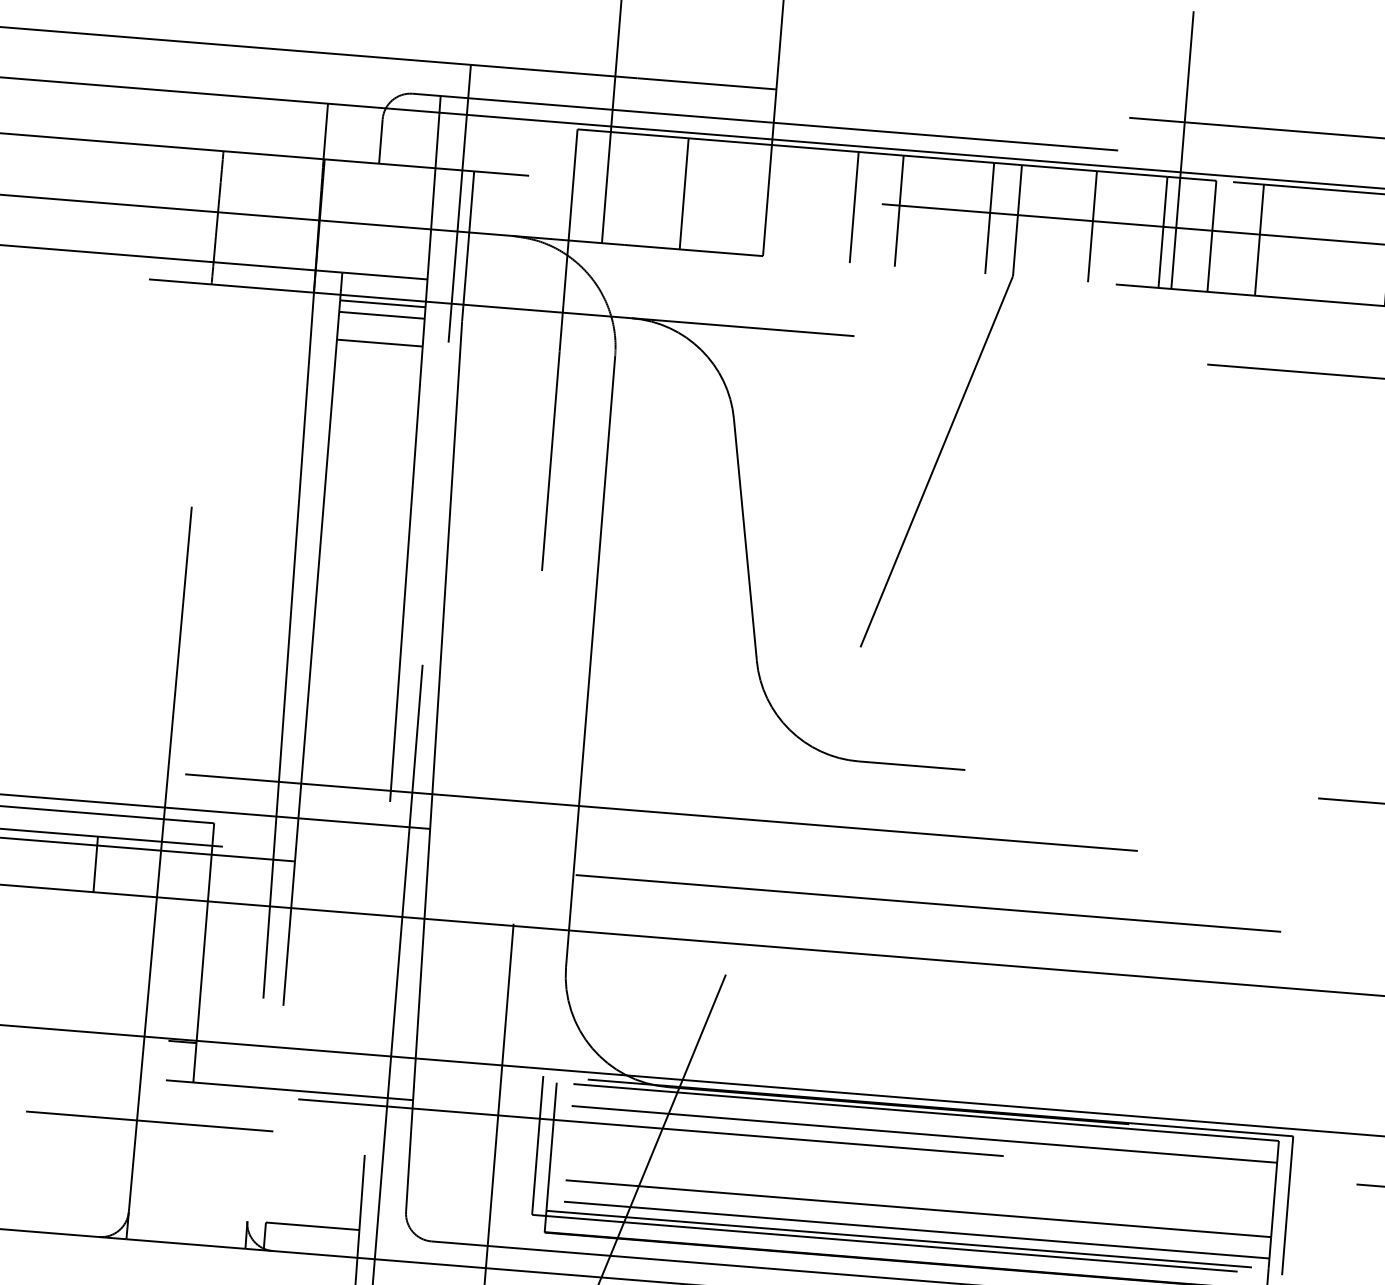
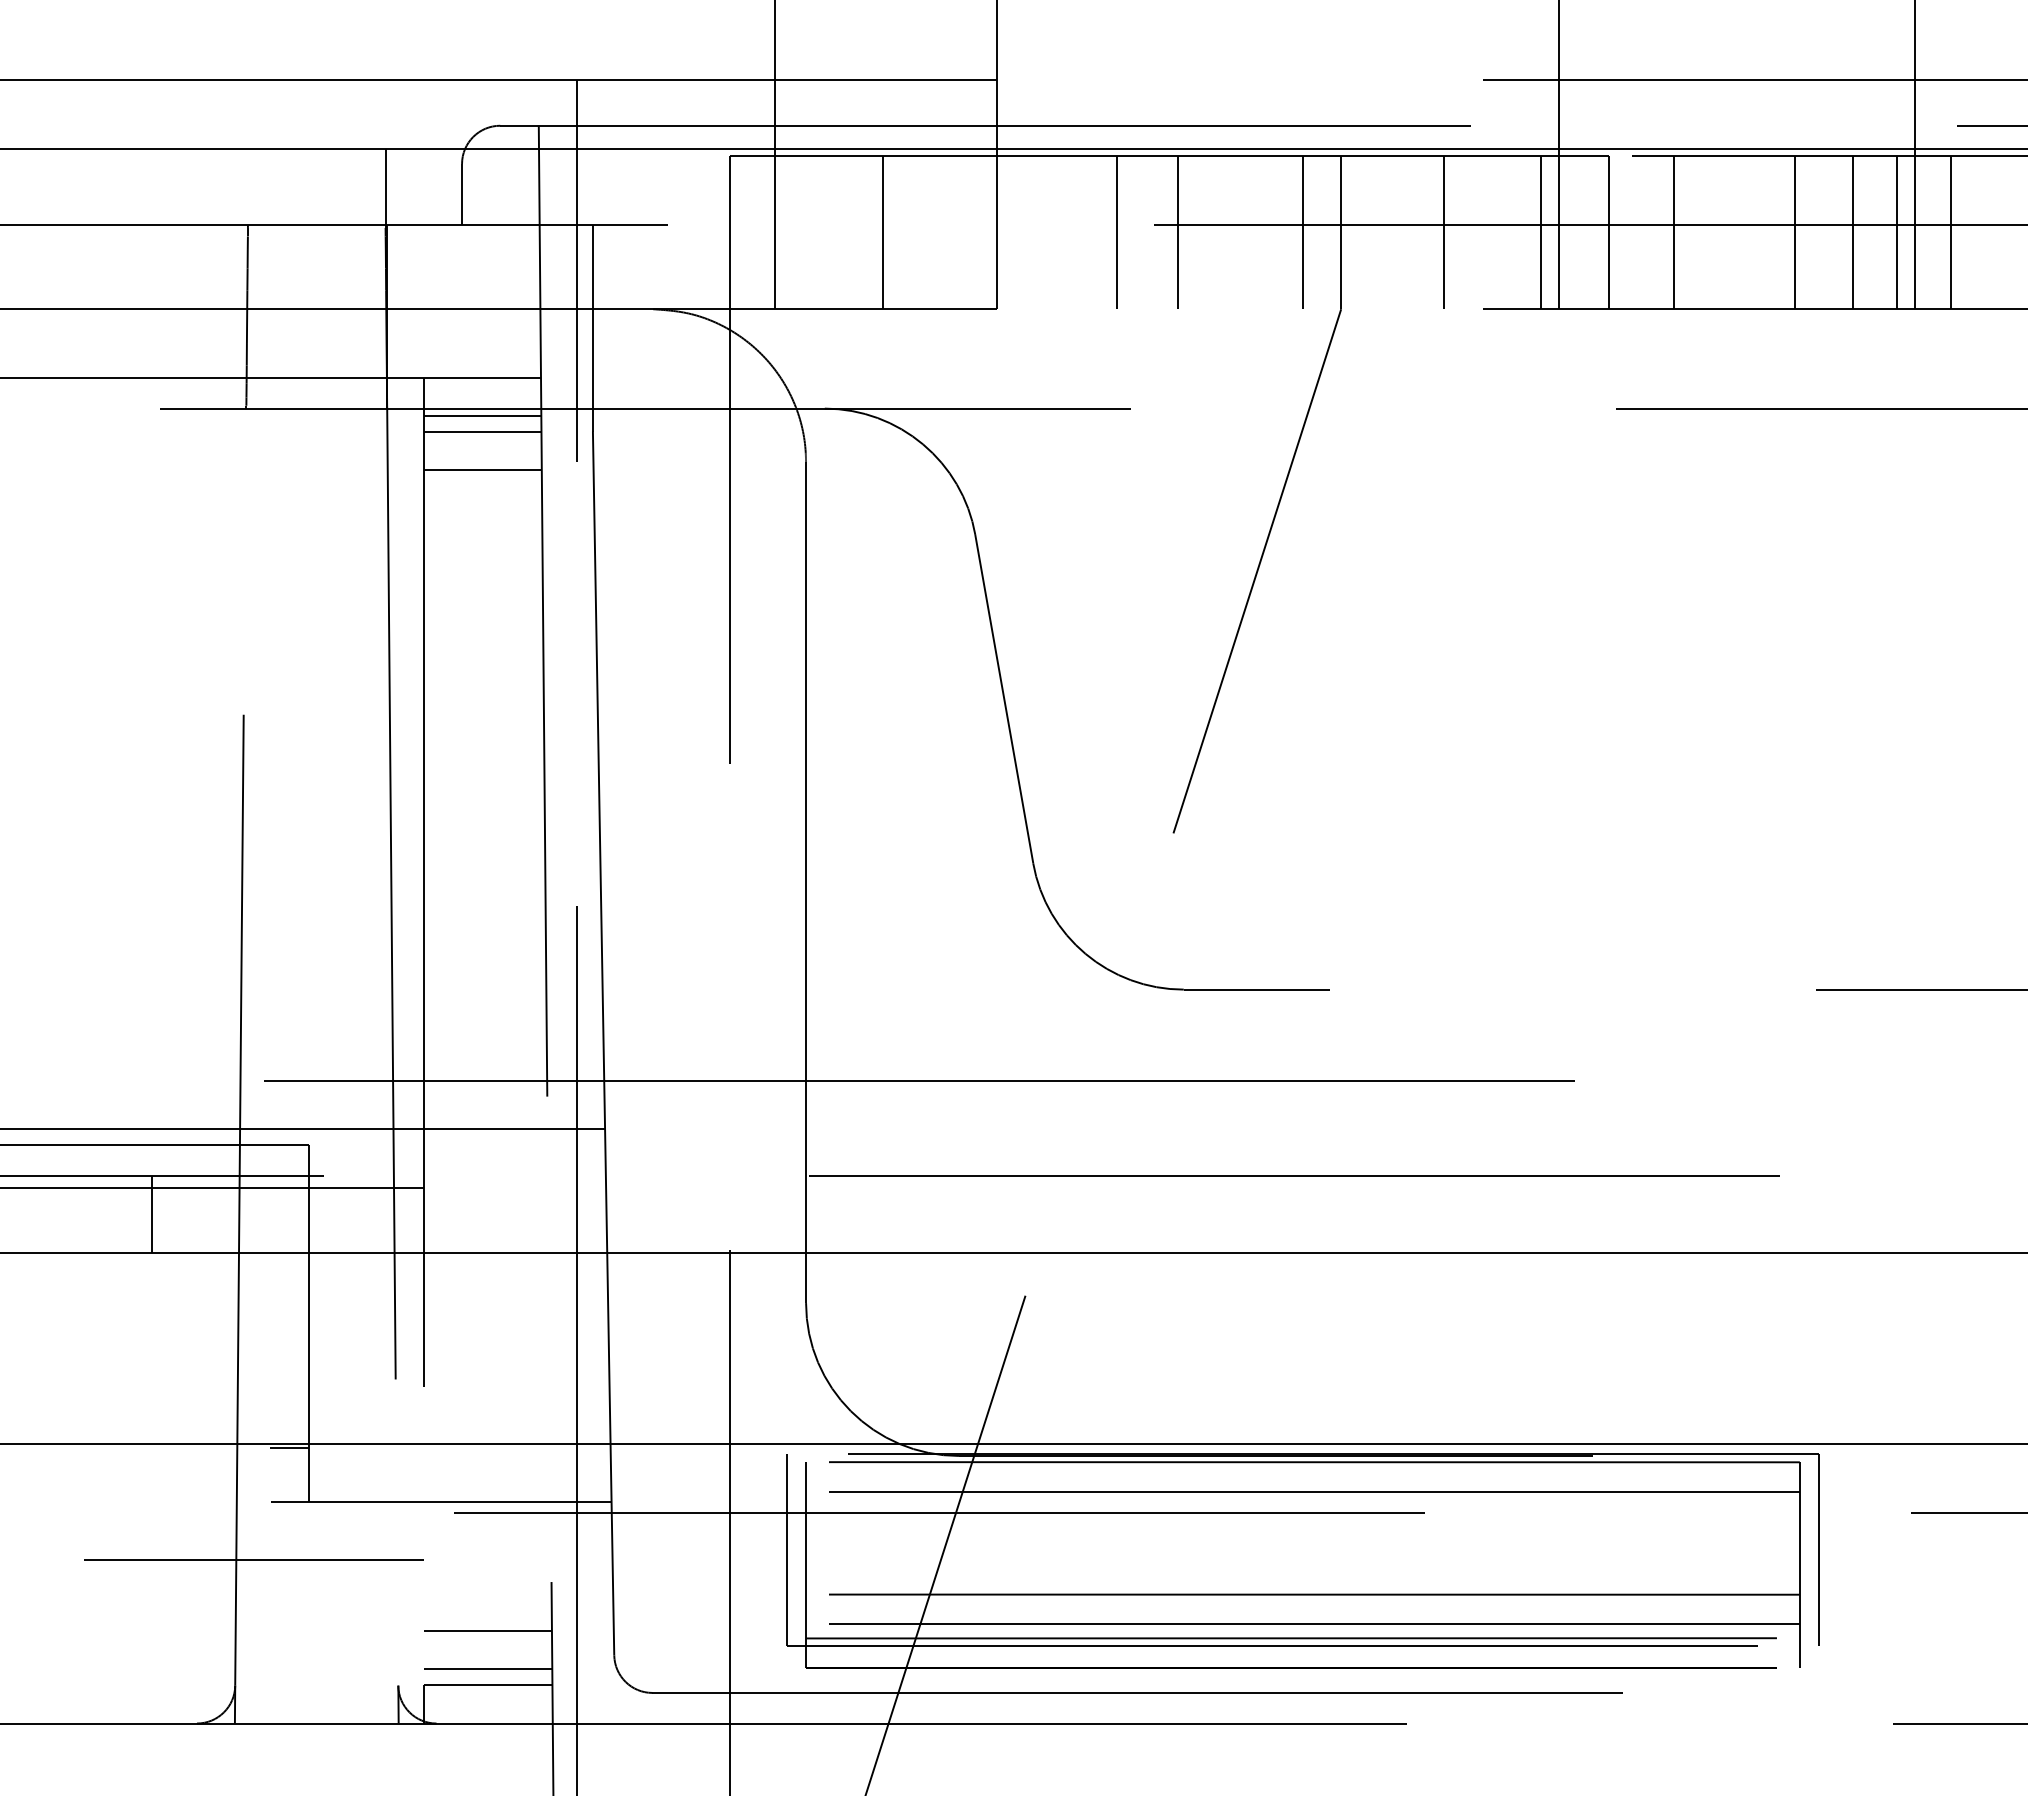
line: (1347, 247) -> (1795, 232), added
line: (315, 1187) -> (487, 1631), added
line: (313, 1214) -> (487, 1669), added

